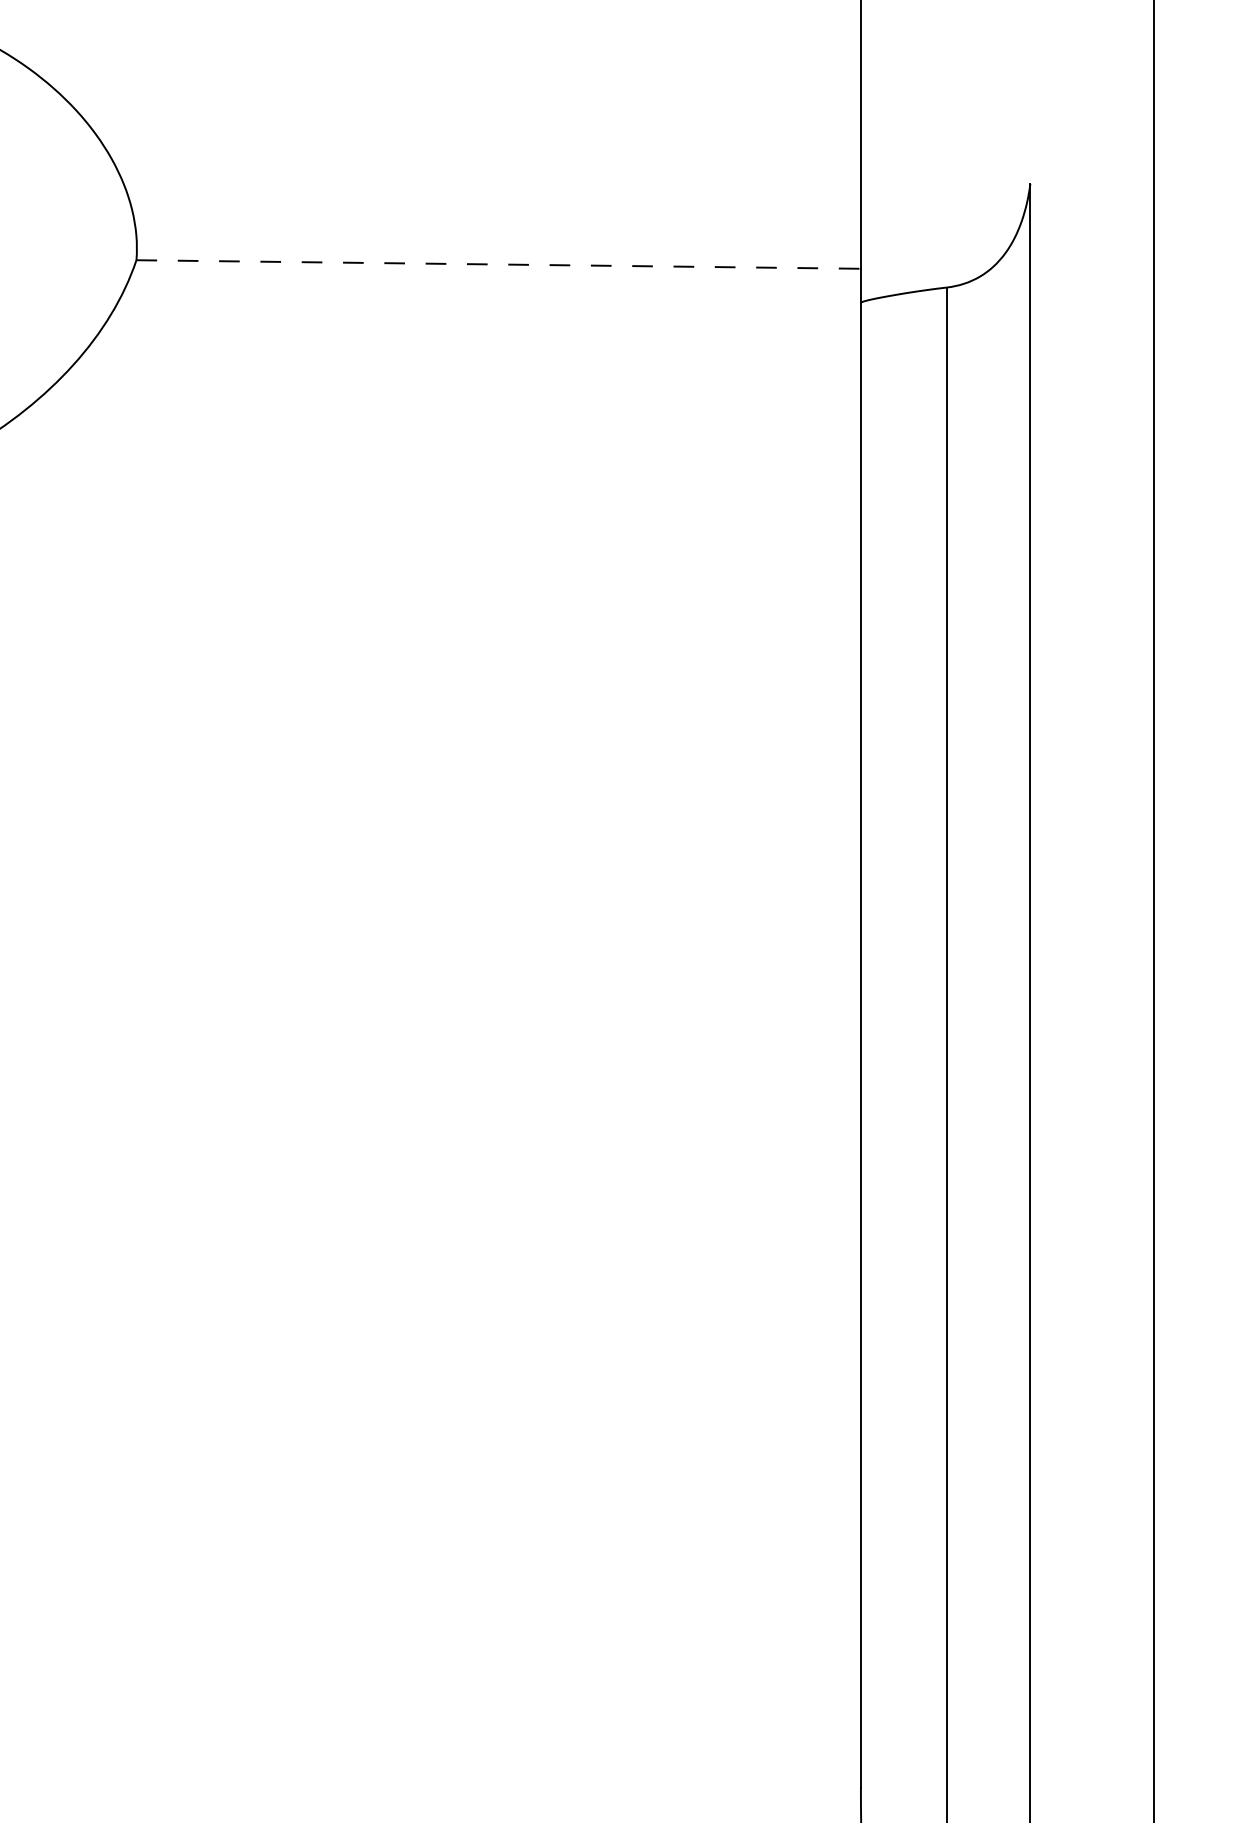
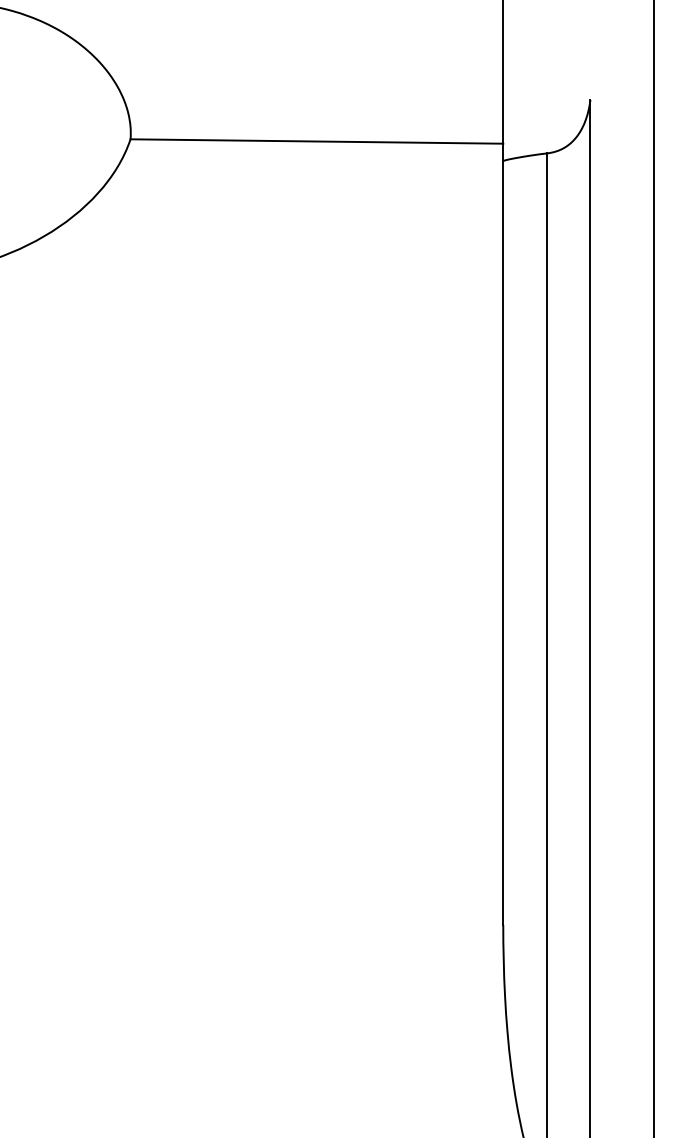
line: (499, 264) -> (317, 141), dashed -> solid

